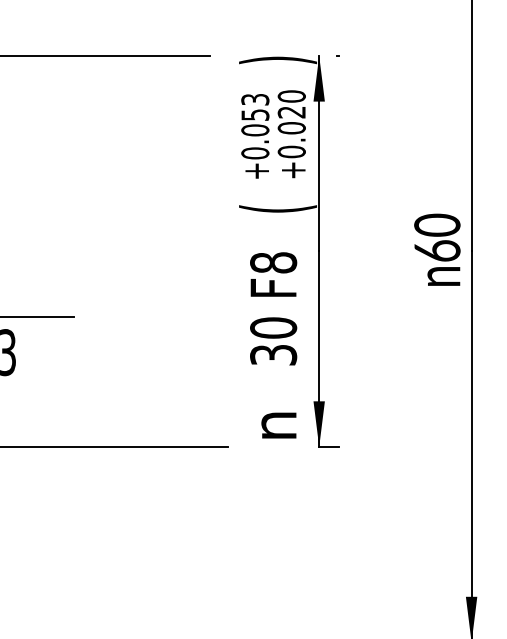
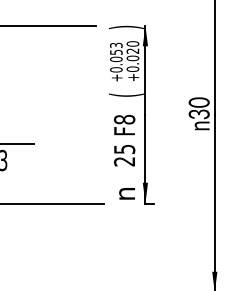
text: (435, 251) -> (198, 114), 60 -> 30
text: (273, 341) -> (124, 155), 30 -> 25

